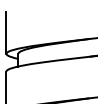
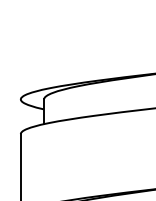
line: (6, 32) -> (20, 57), removed

